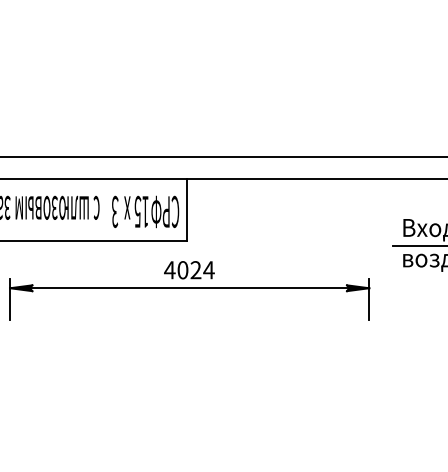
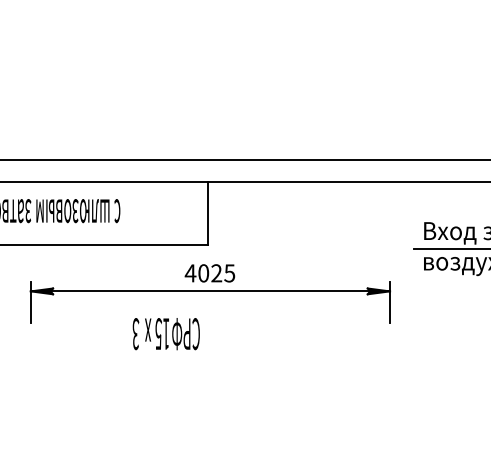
text: (144, 212) -> (165, 334), moved
text: (208, 270) -> (229, 273), 4024 -> 4025

